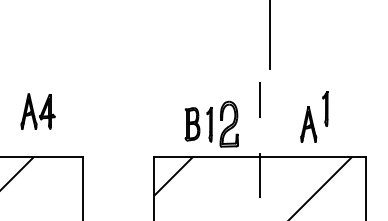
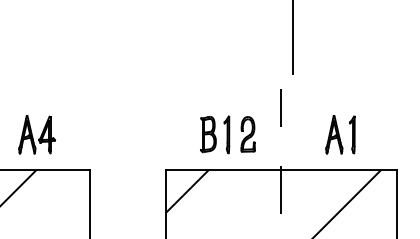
part: (325, 108) -> (352, 134), moved
part: (37, 111) -> (36, 134), moved
part: (228, 124) -> (247, 134), size x0.71

